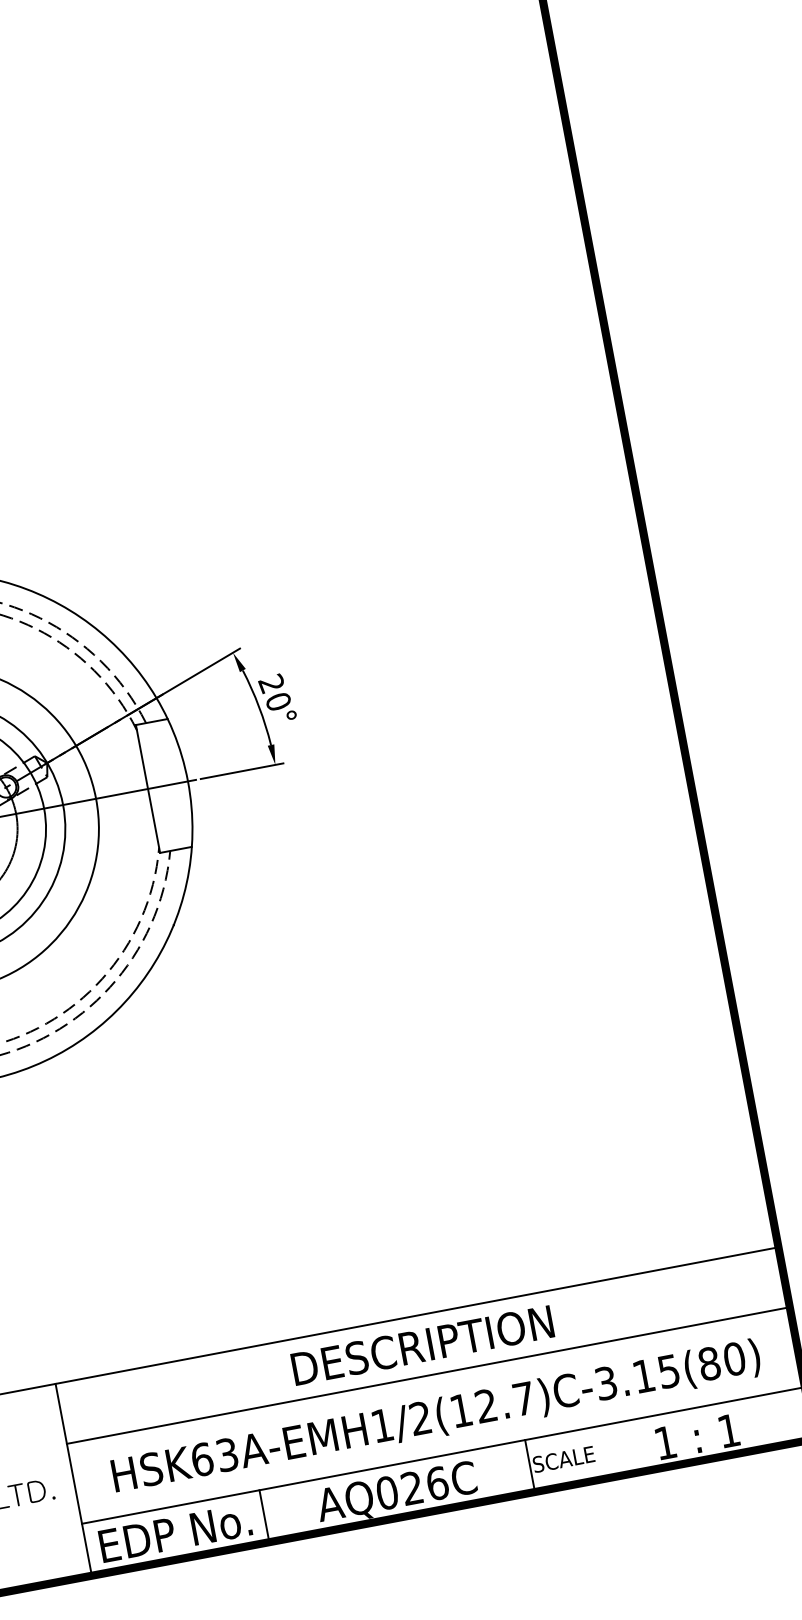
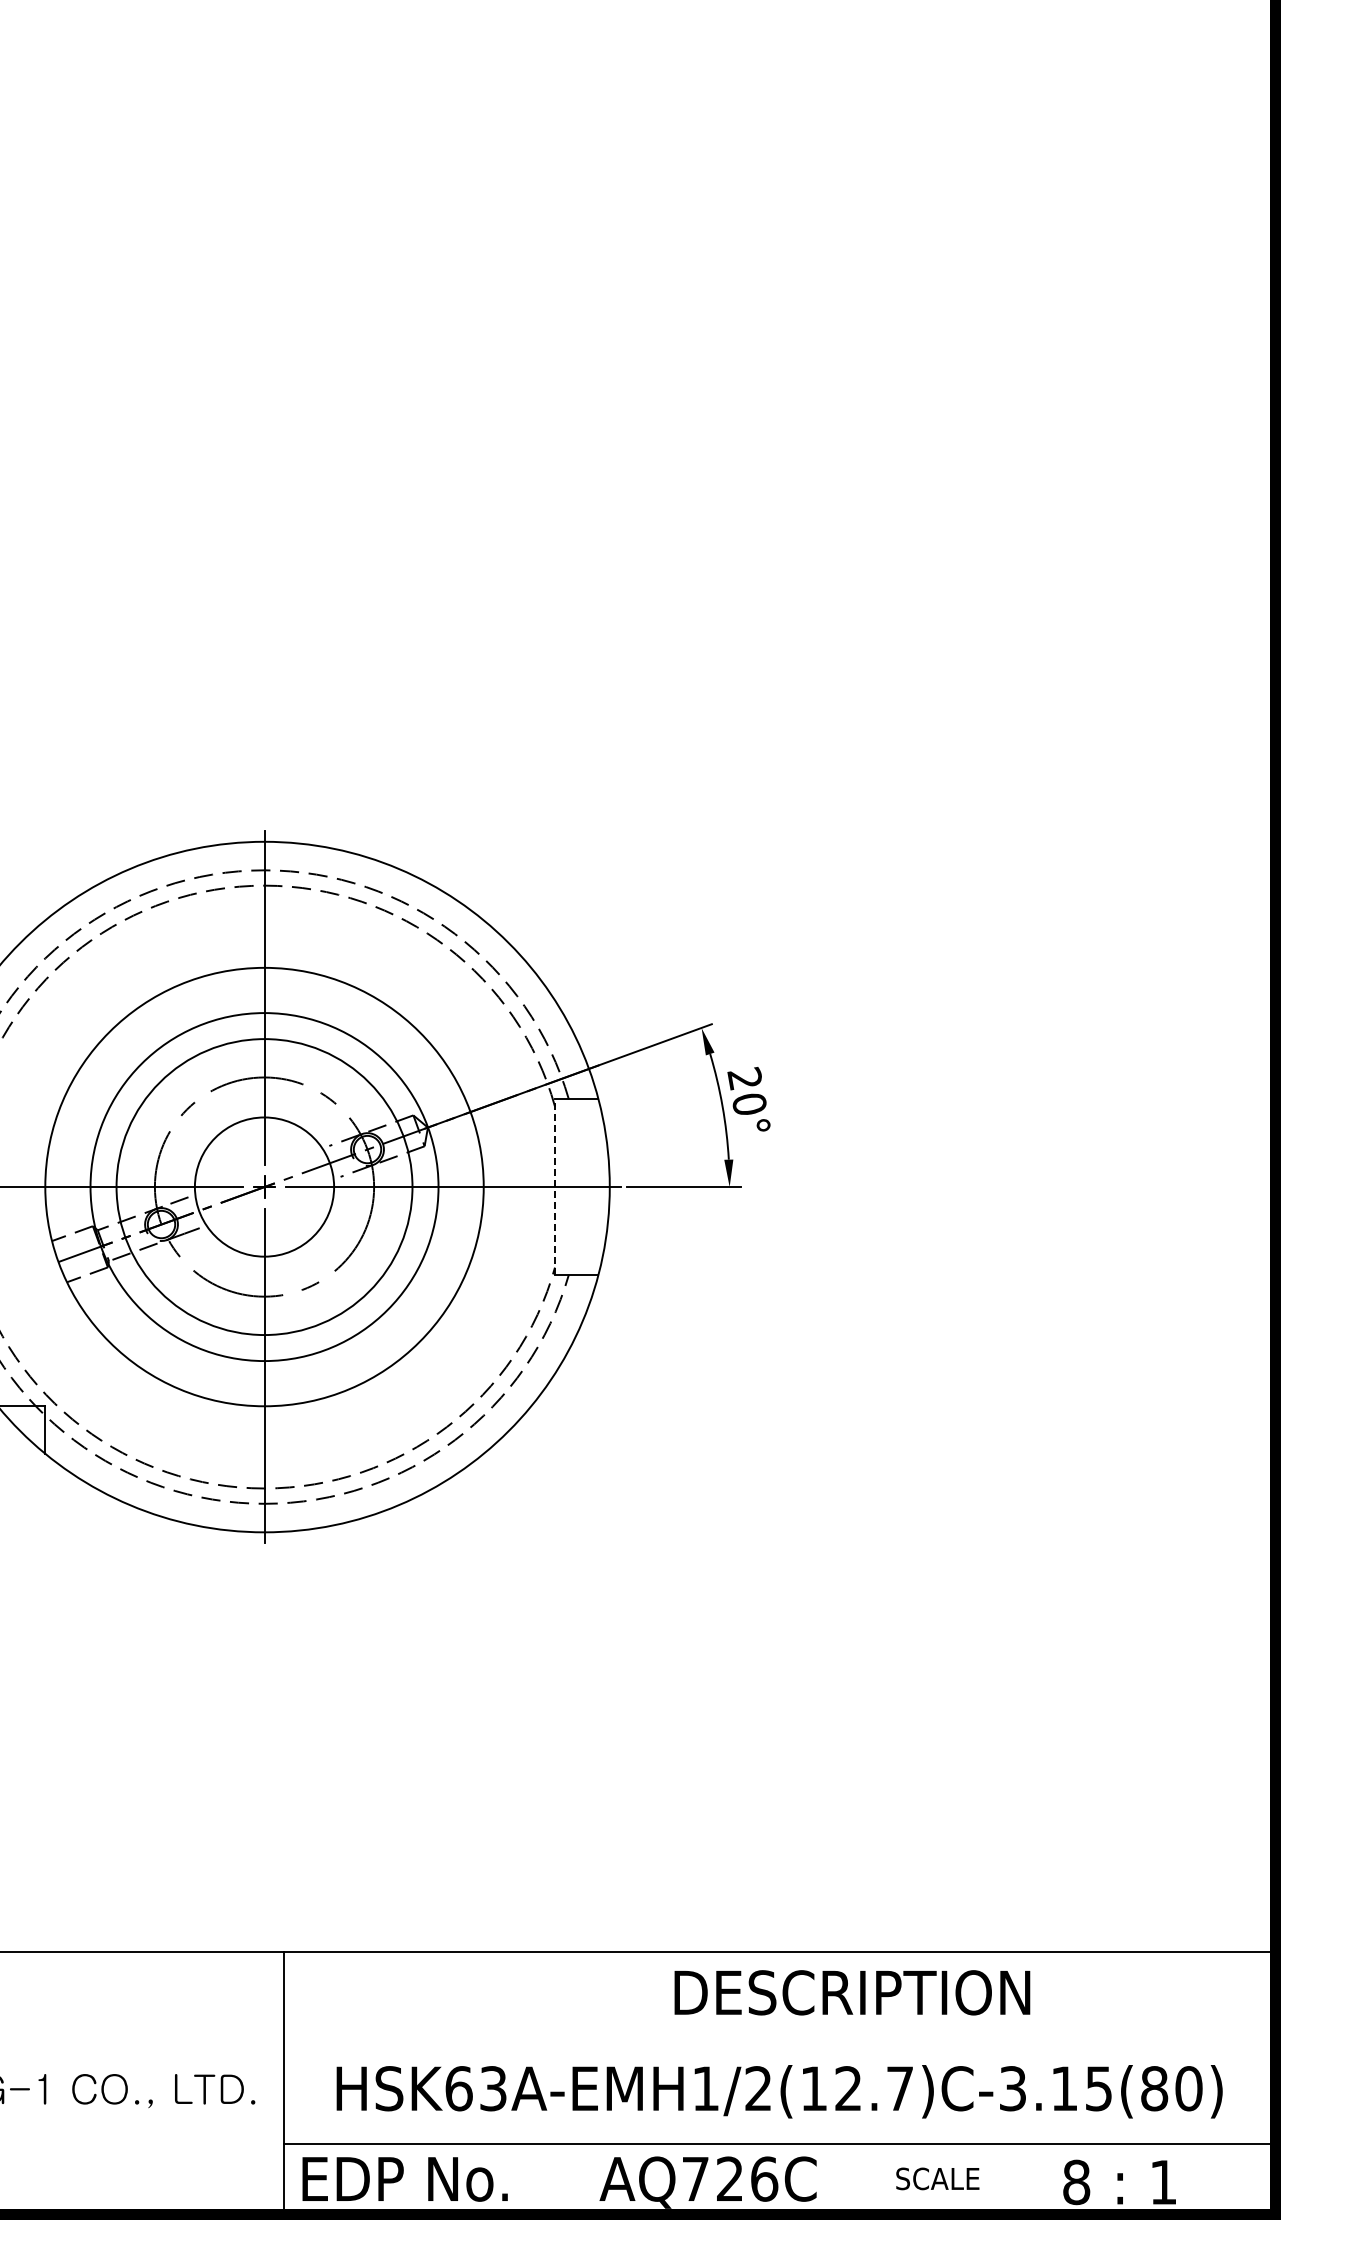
line: (147, 789) -> (554, 1187), solid -> dashed
text: (422, 1345) -> (852, 1992), moved
line: (428, 1375) -> (779, 2033), removed
text: (665, 1442) -> (1076, 2182), 1 -> 8
line: (530, 1465) -> (891, 2178), removed
text: (387, 1492) -> (695, 2178), AQ026C -> AQ726C
line: (264, 1515) -> (527, 2178), removed

